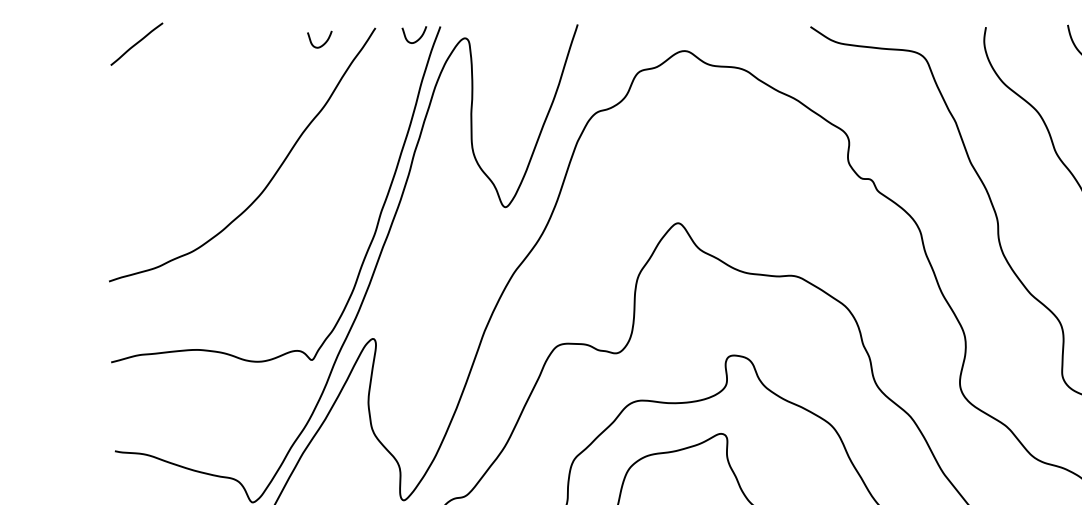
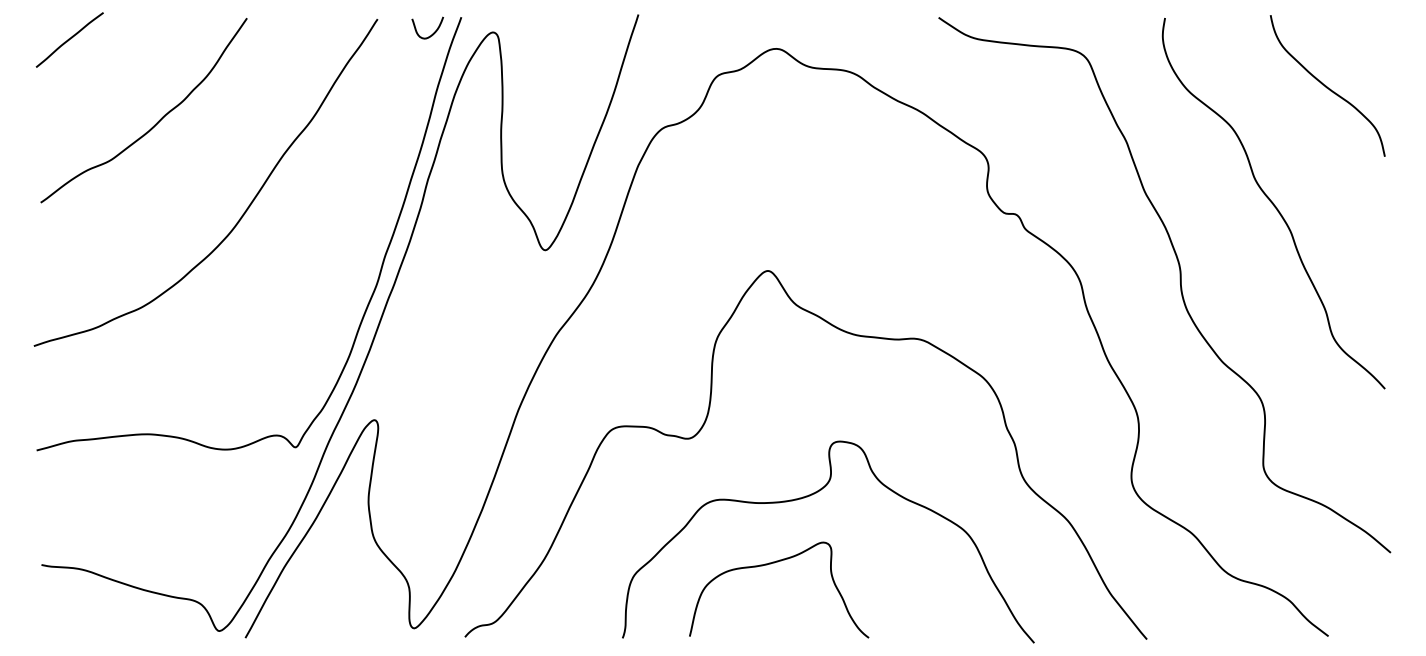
curve: (324, 43) -> (311, 38), removed
curve: (204, 108) -> (156, 122), added

